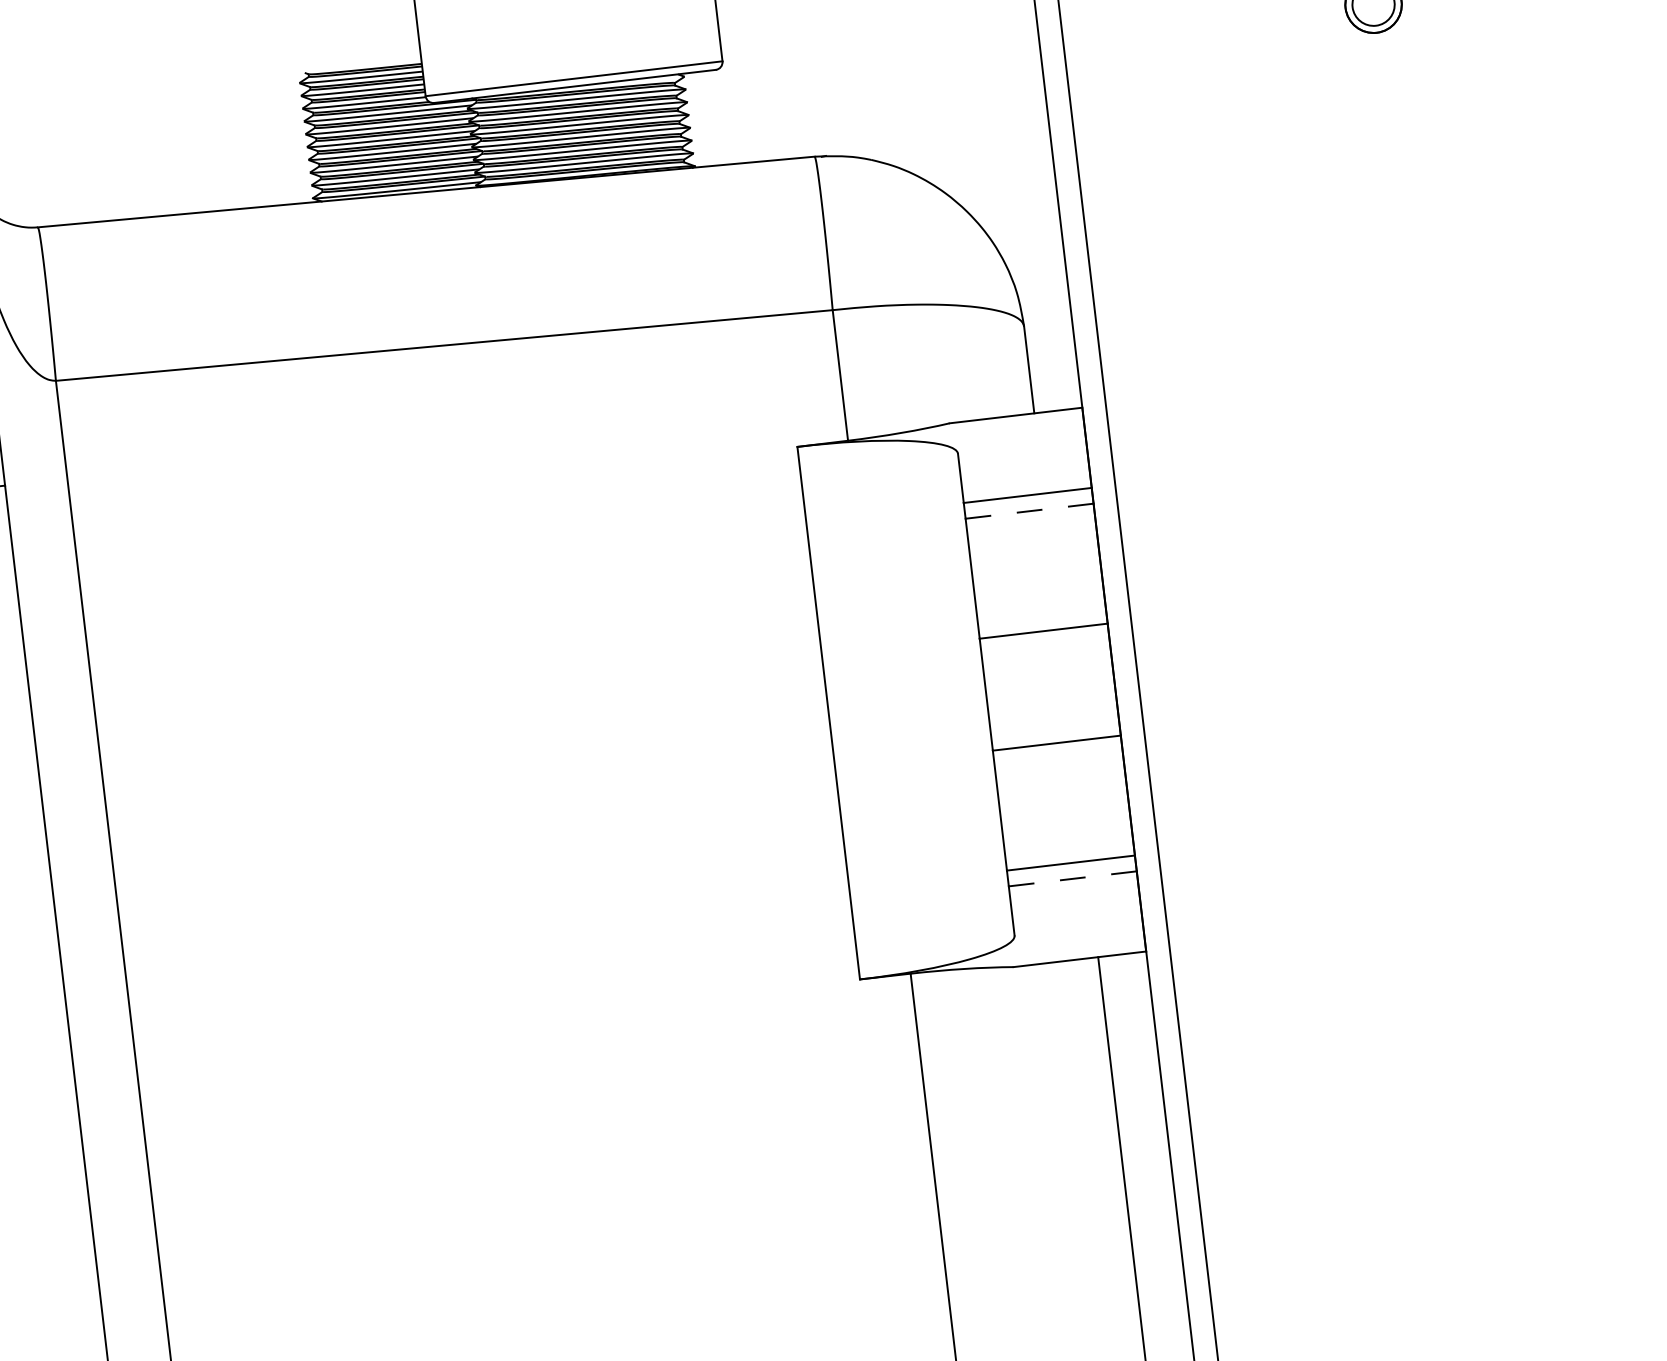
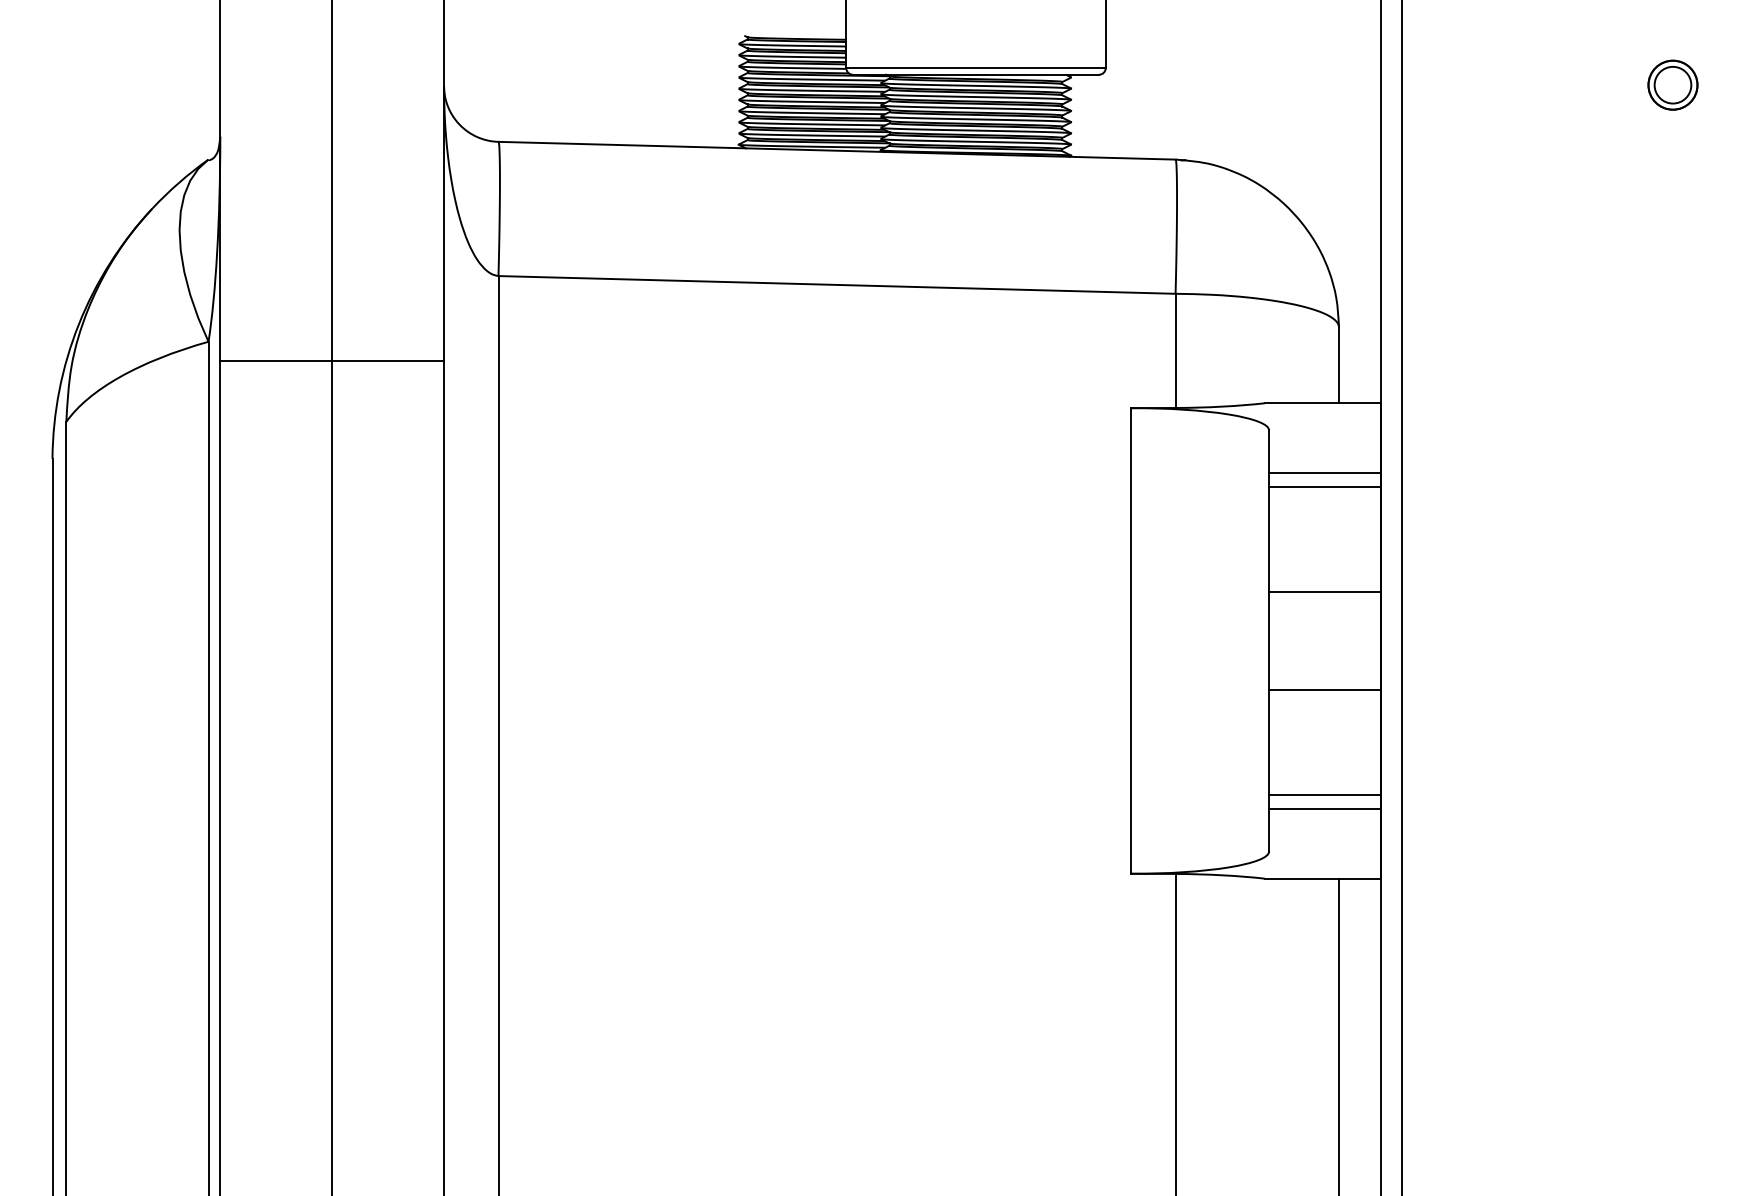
line: (1030, 511) -> (1325, 487), dashed -> solid
line: (1073, 878) -> (1325, 808), dashed -> solid

